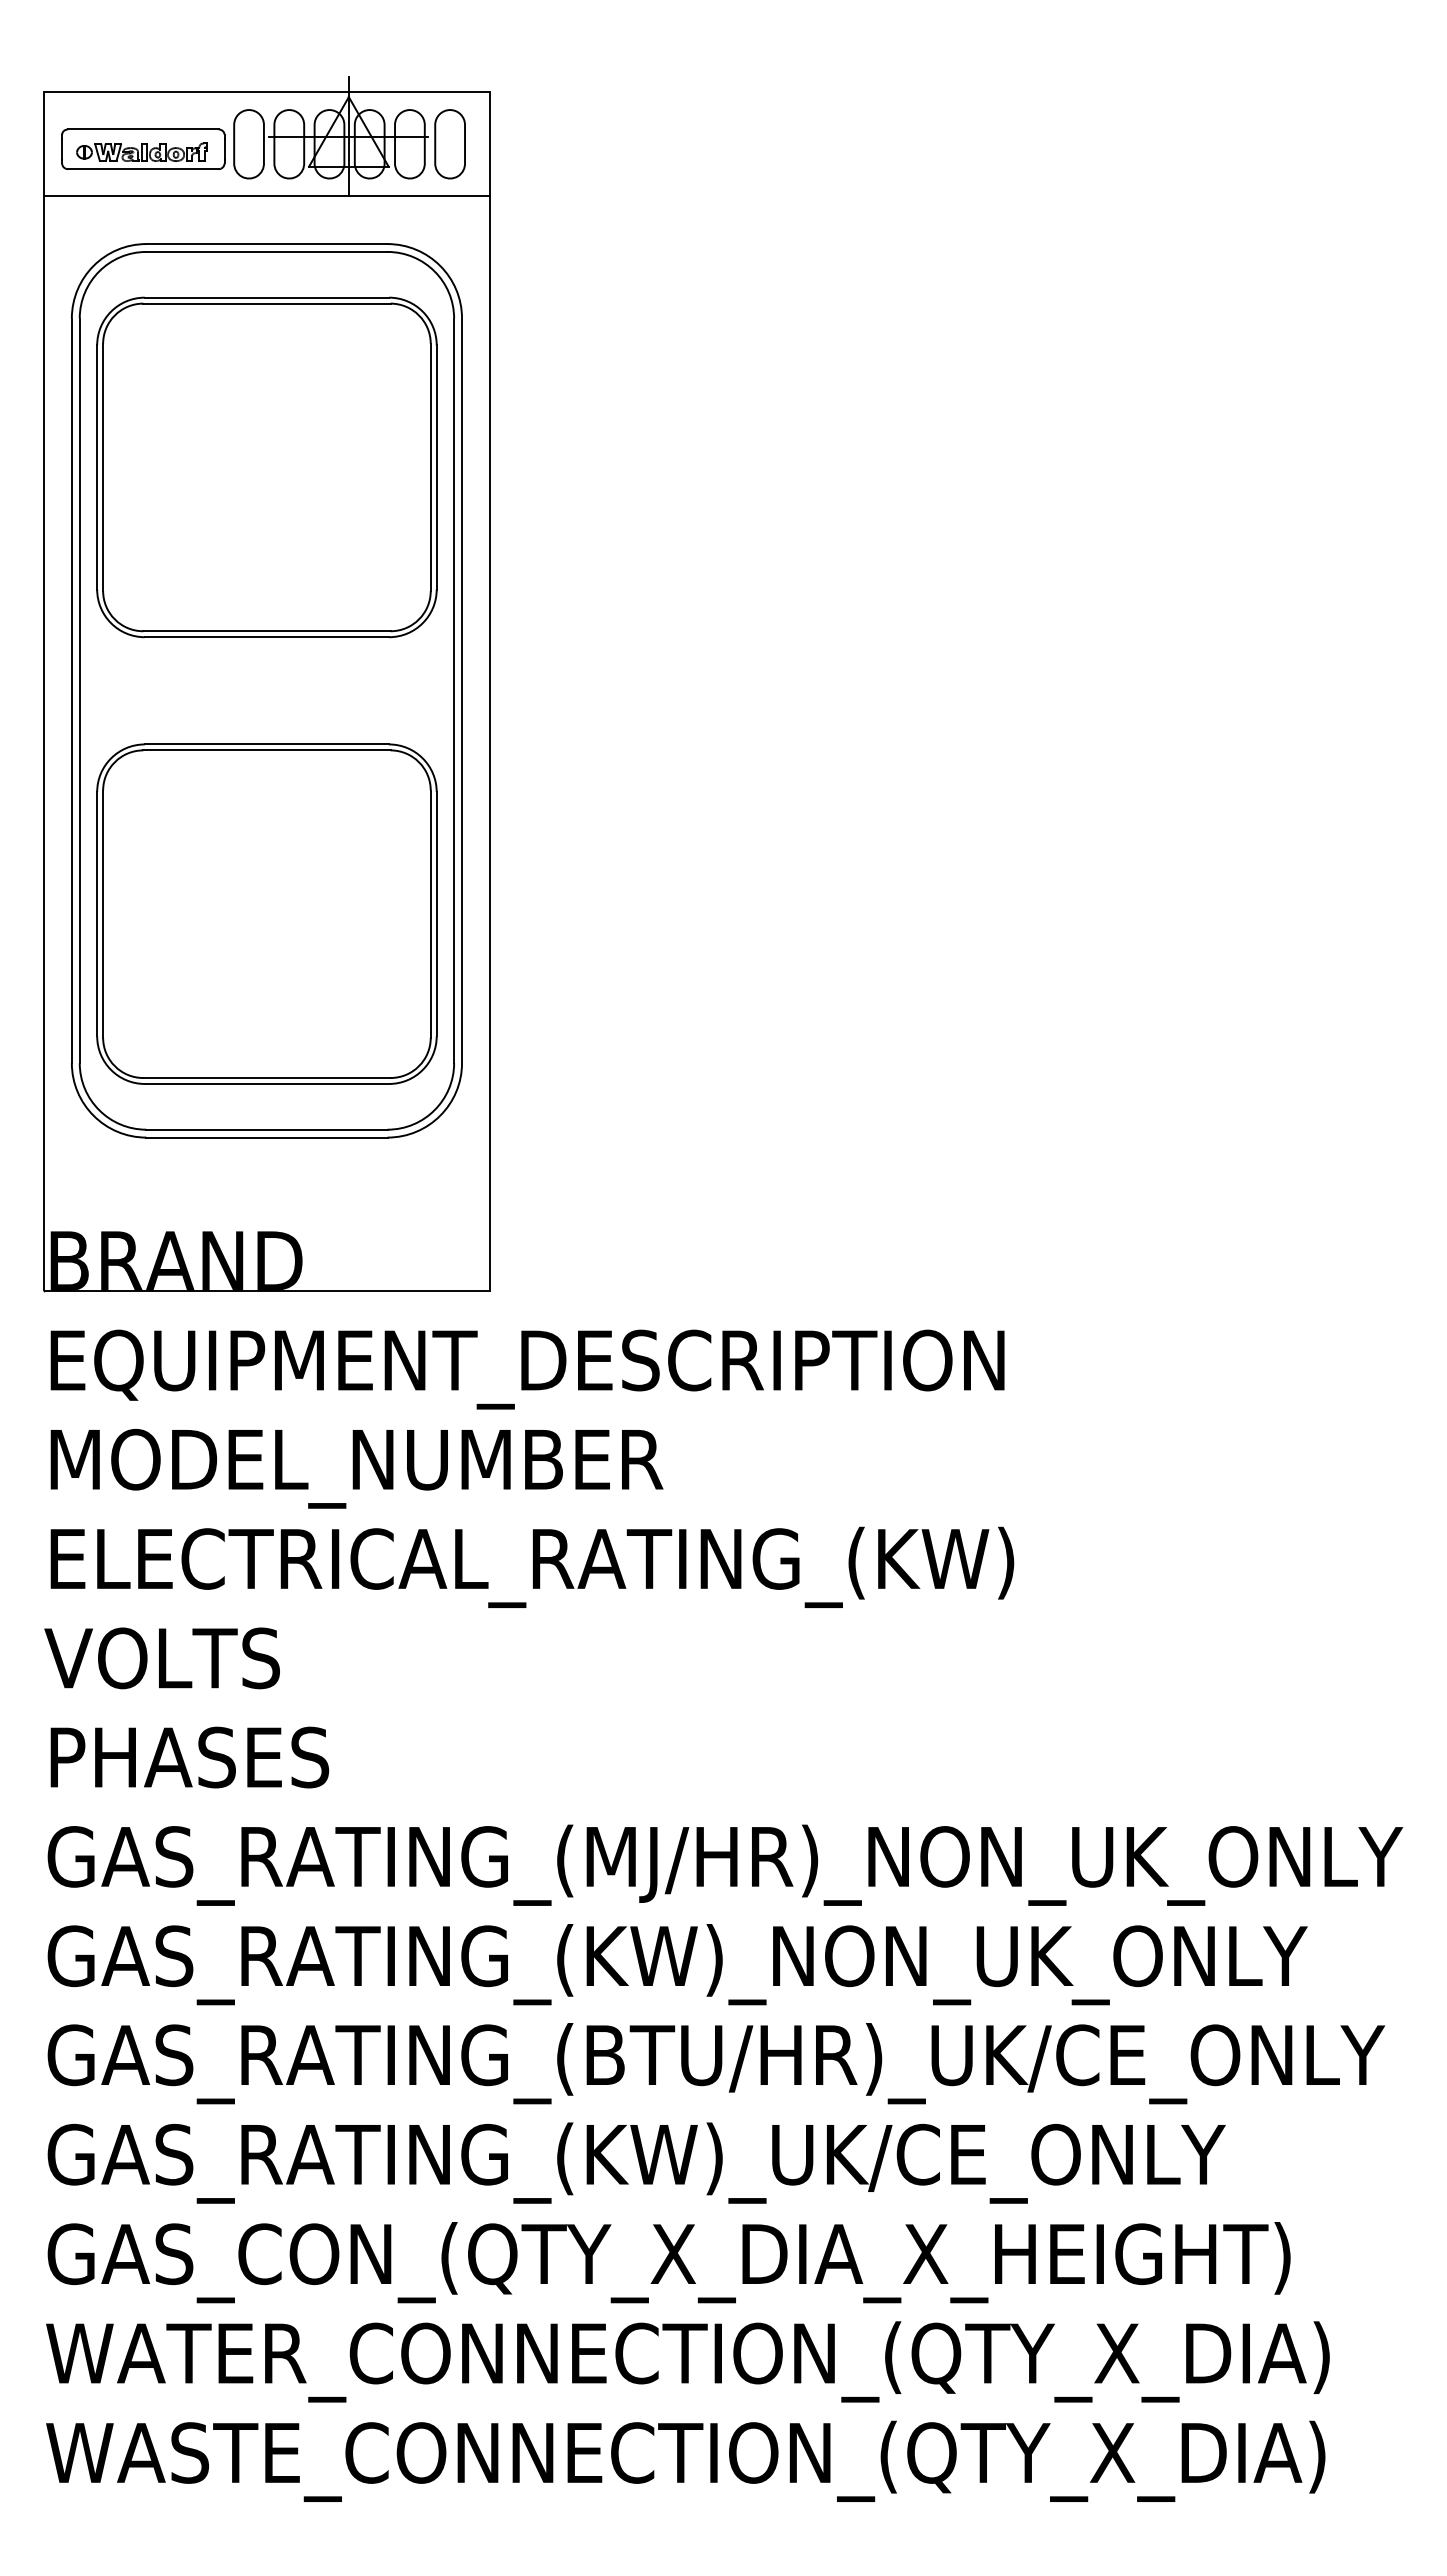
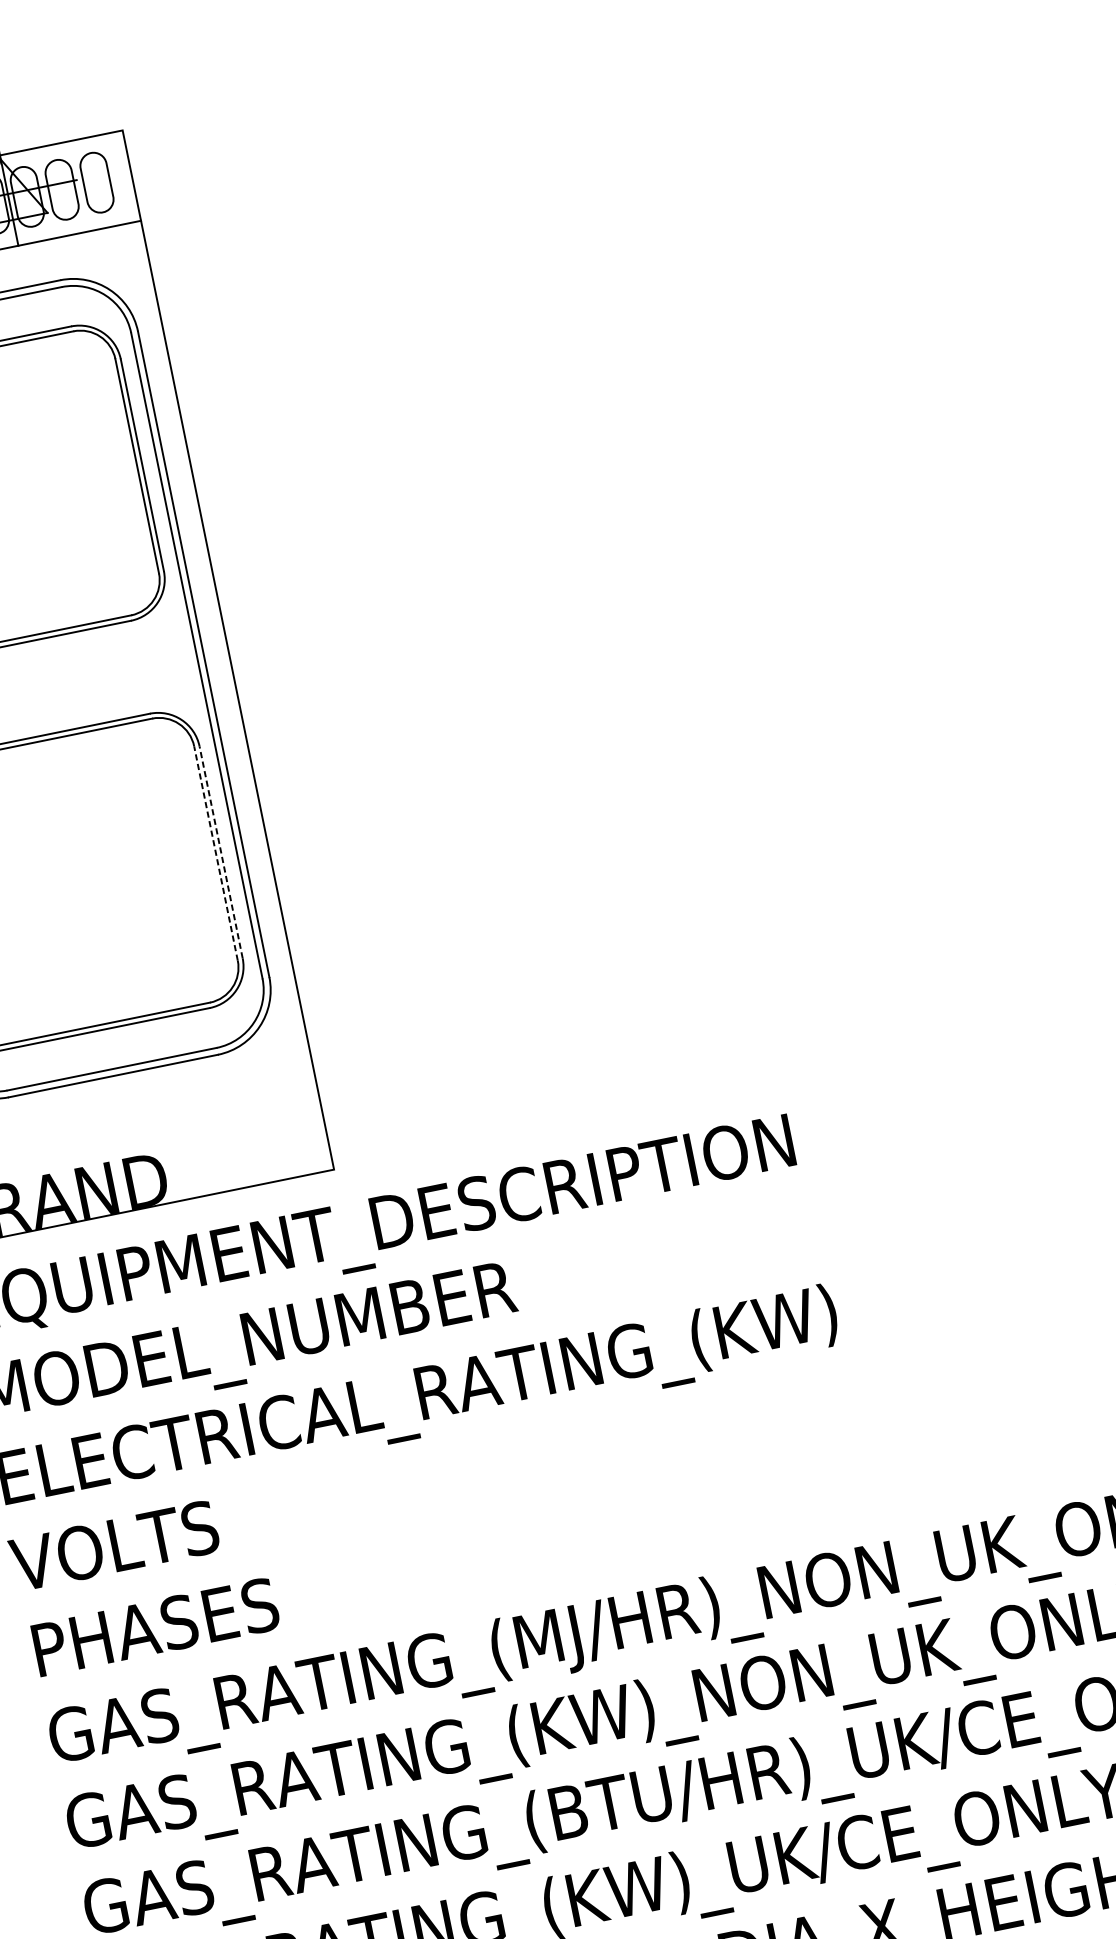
line: (436, 913) -> (220, 851), solid -> dashed
line: (430, 914) -> (215, 853), solid -> dashed

